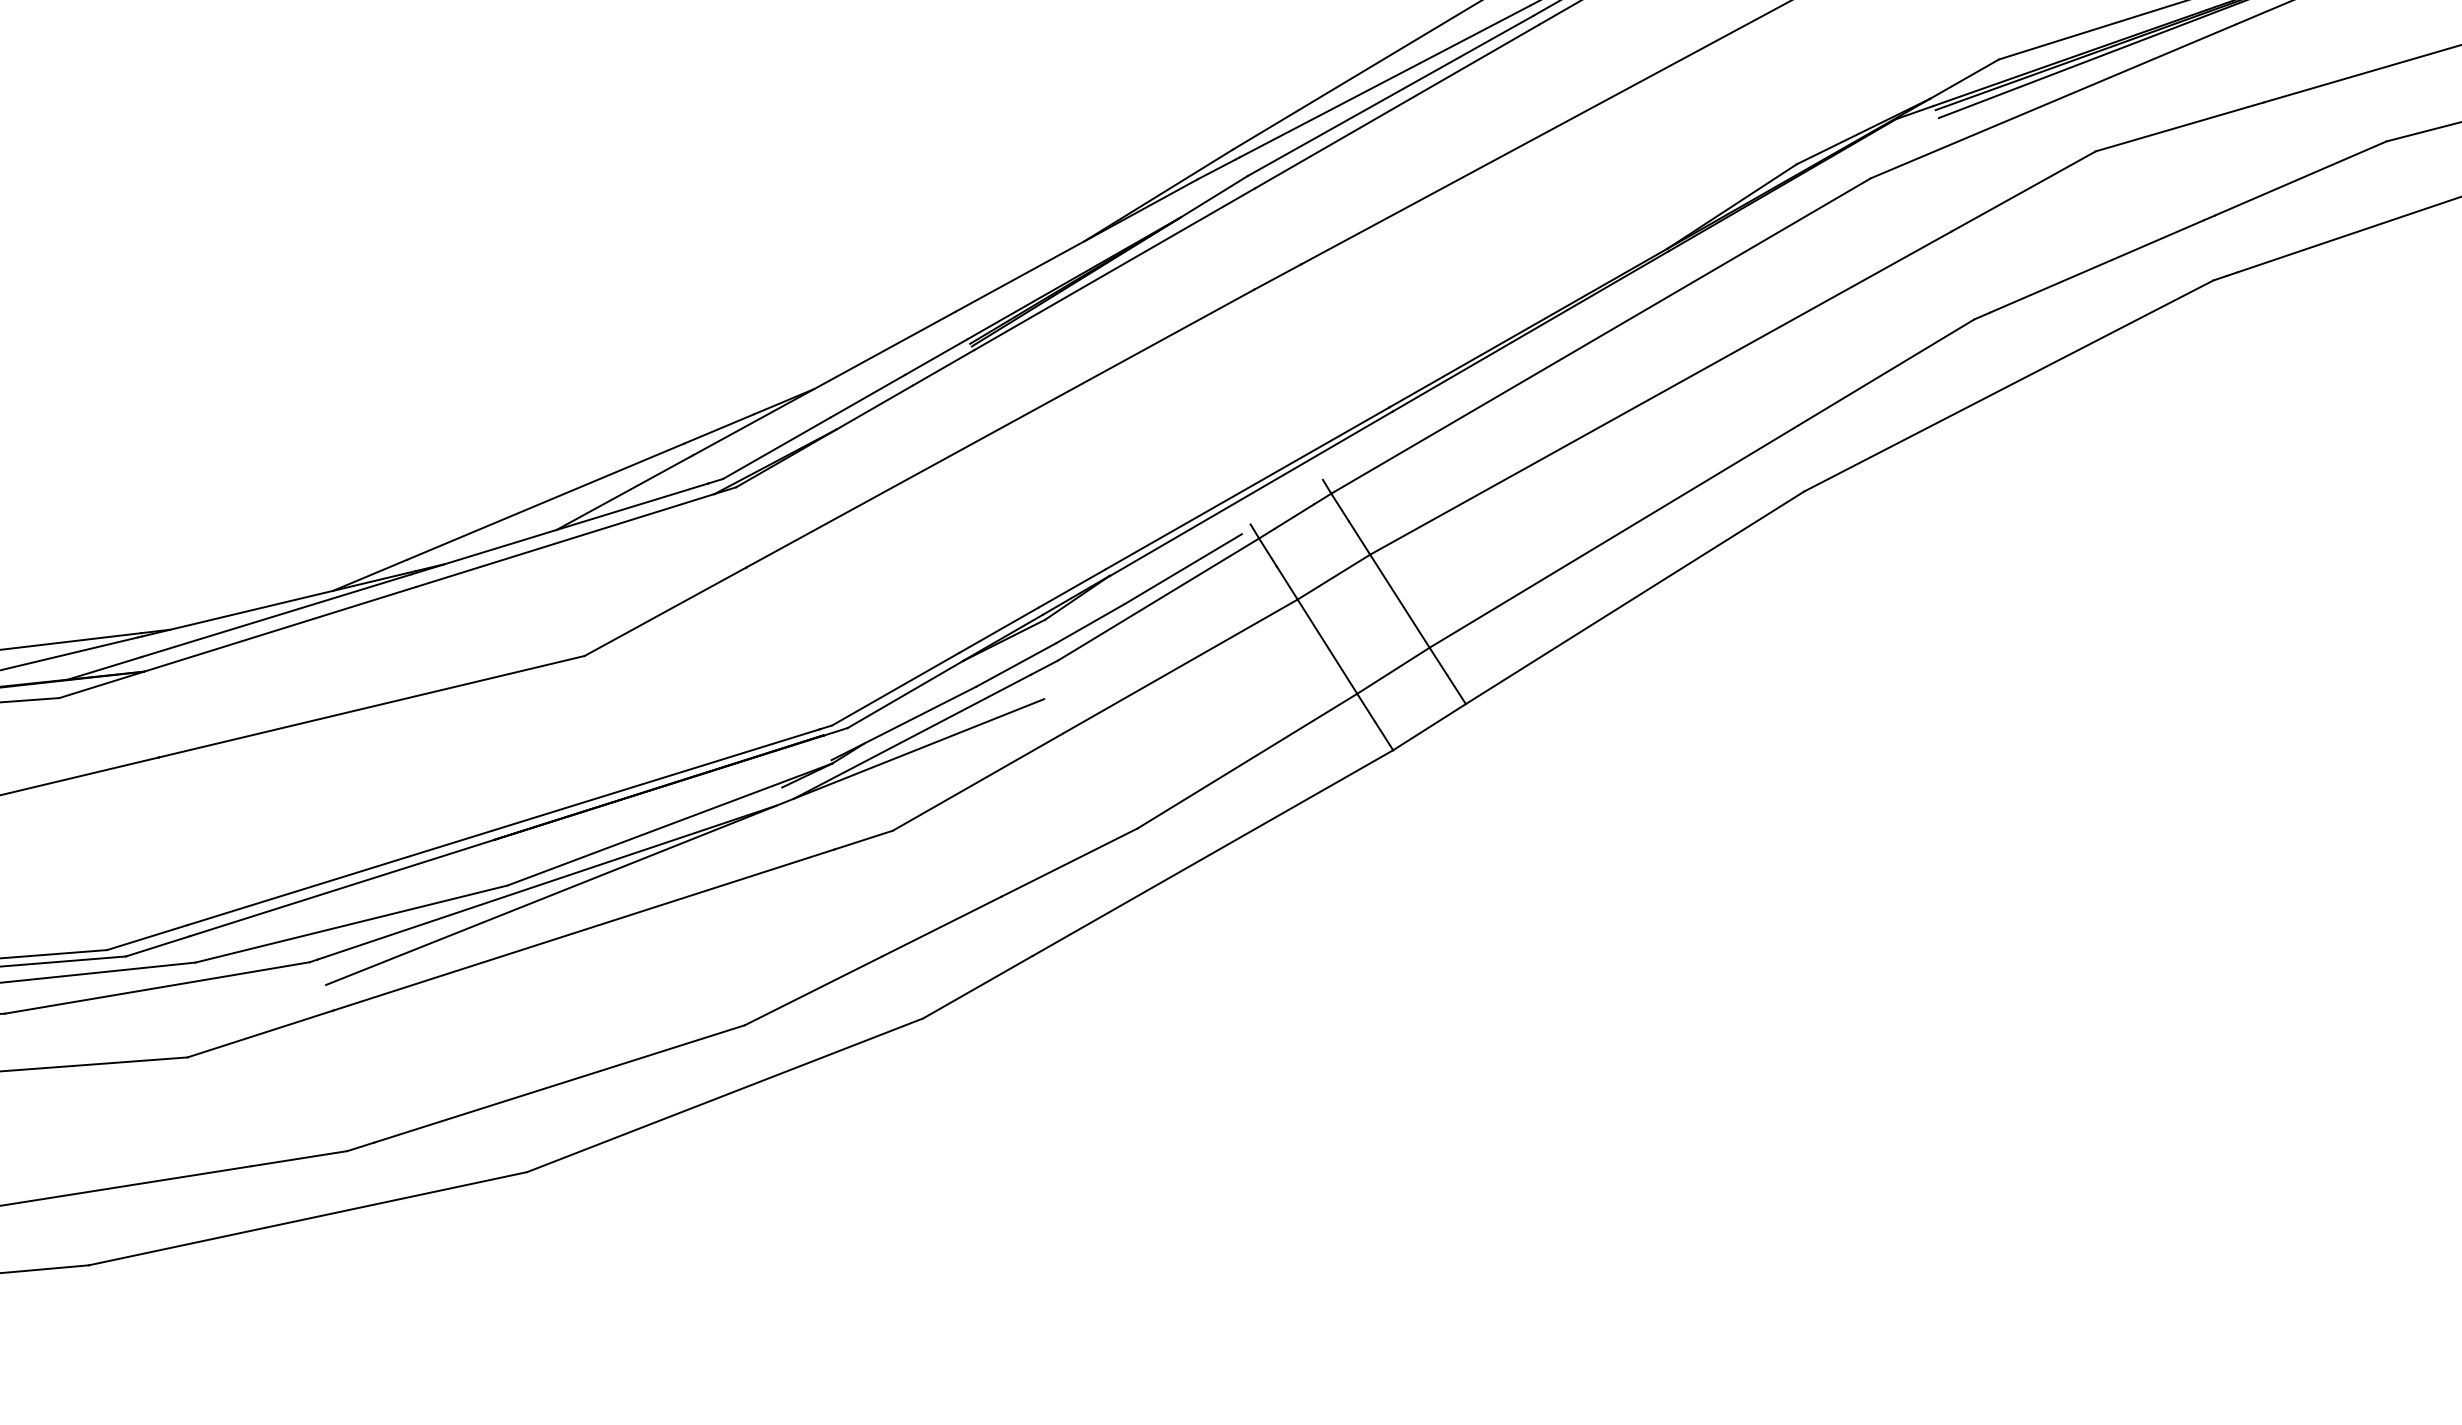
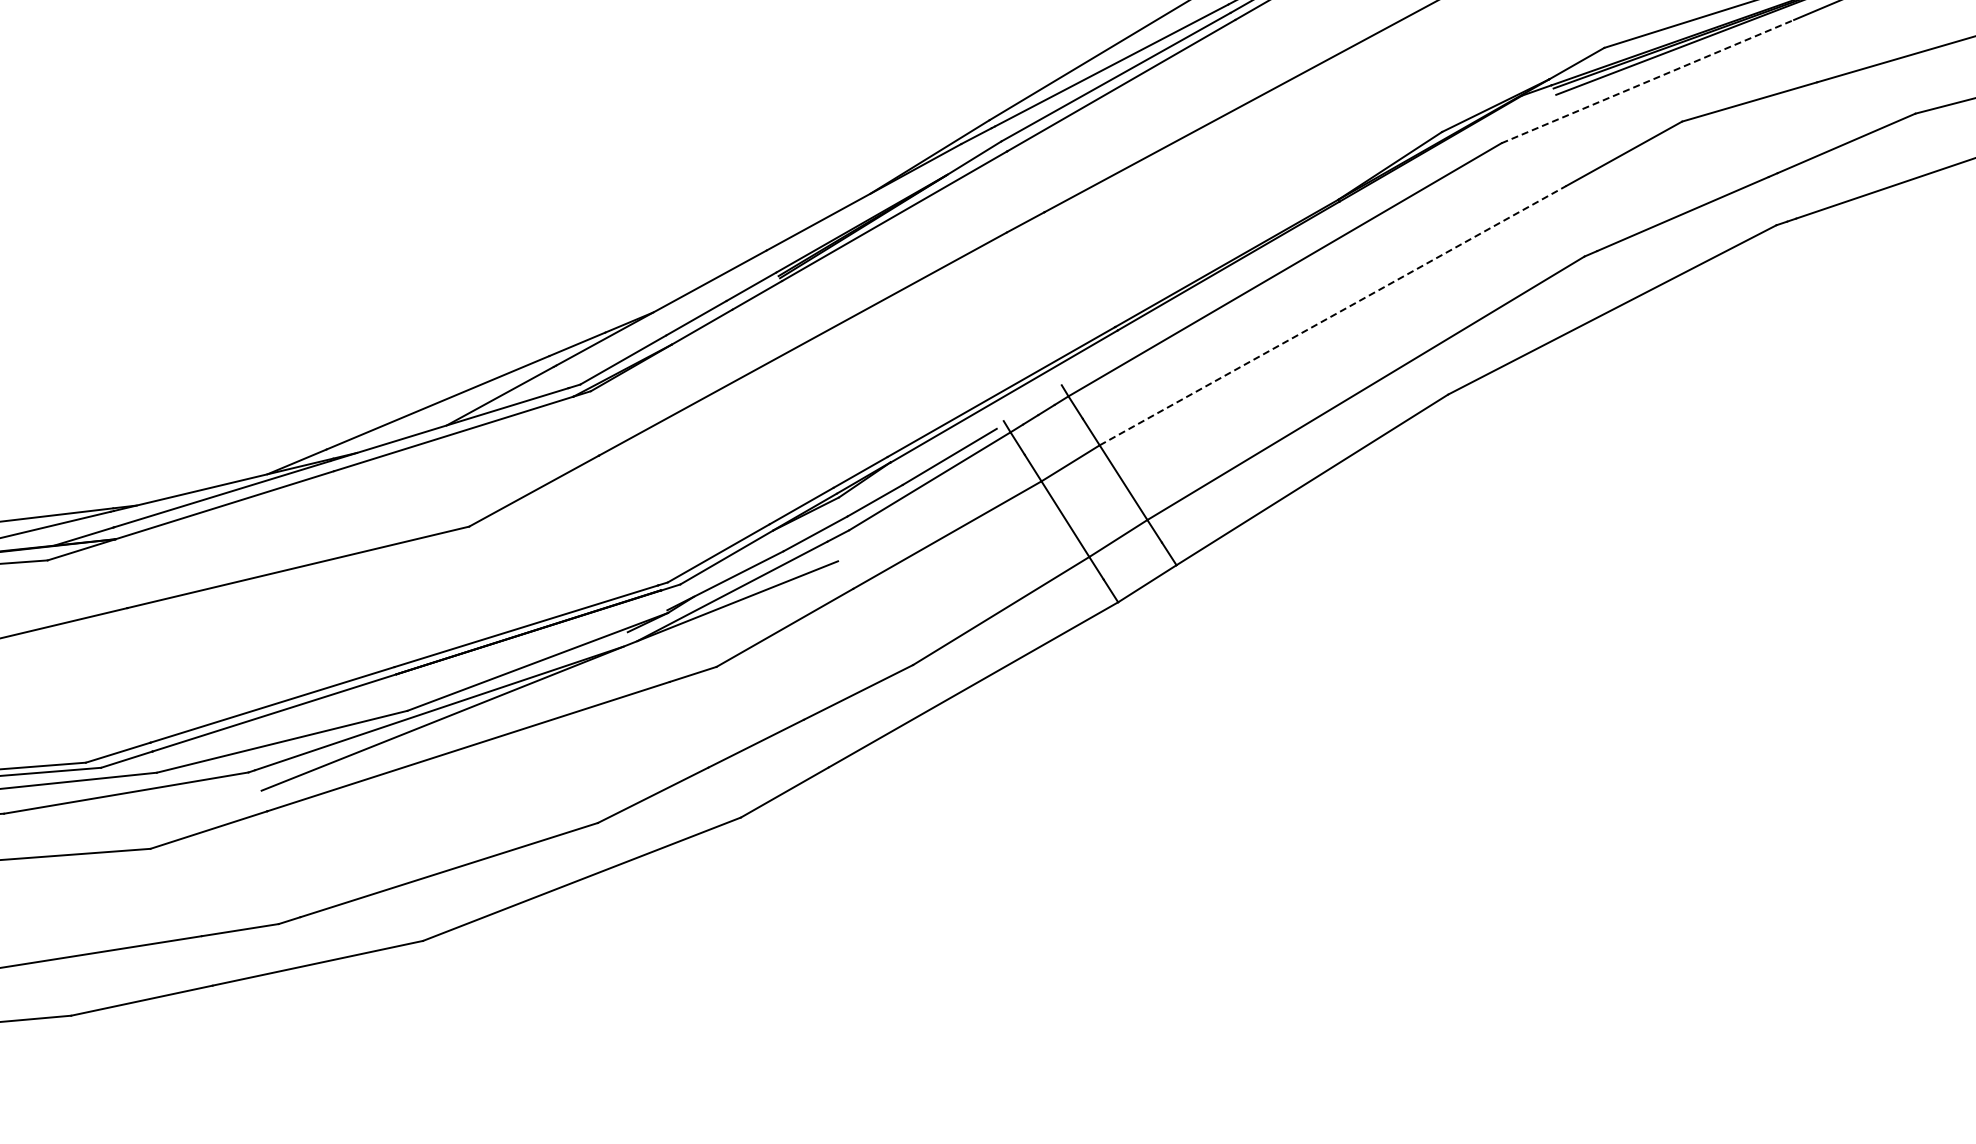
line: (2052, 101) -> (1647, 81), solid -> dashed
line: (1661, 392) -> (1333, 315), solid -> dashed

